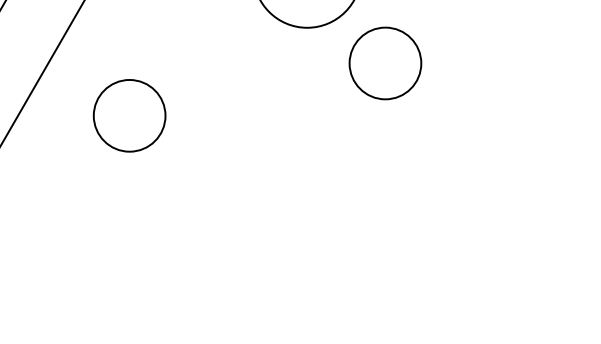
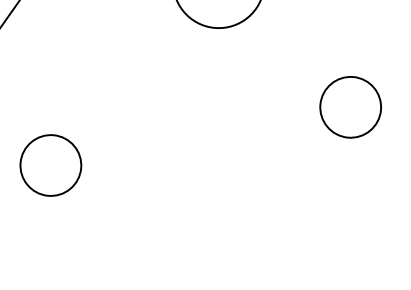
circle: (385, 63) -> (350, 107), moved
circle: (129, 115) -> (50, 165), moved

